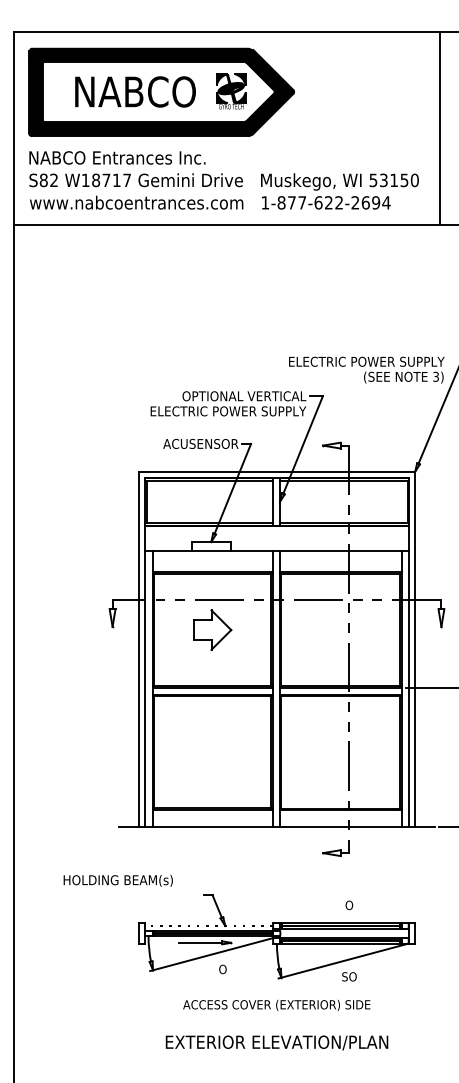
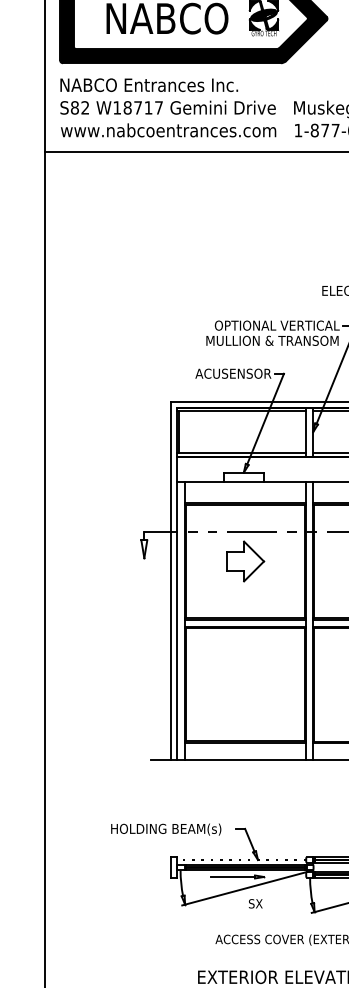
text: (228, 411) -> (261, 341), ELECTRIC POWER SUPPLY -> MULLION & TRANSOM
text: (117, 880) -> (165, 829), moved
text: (222, 969) -> (255, 903), O -> SX

